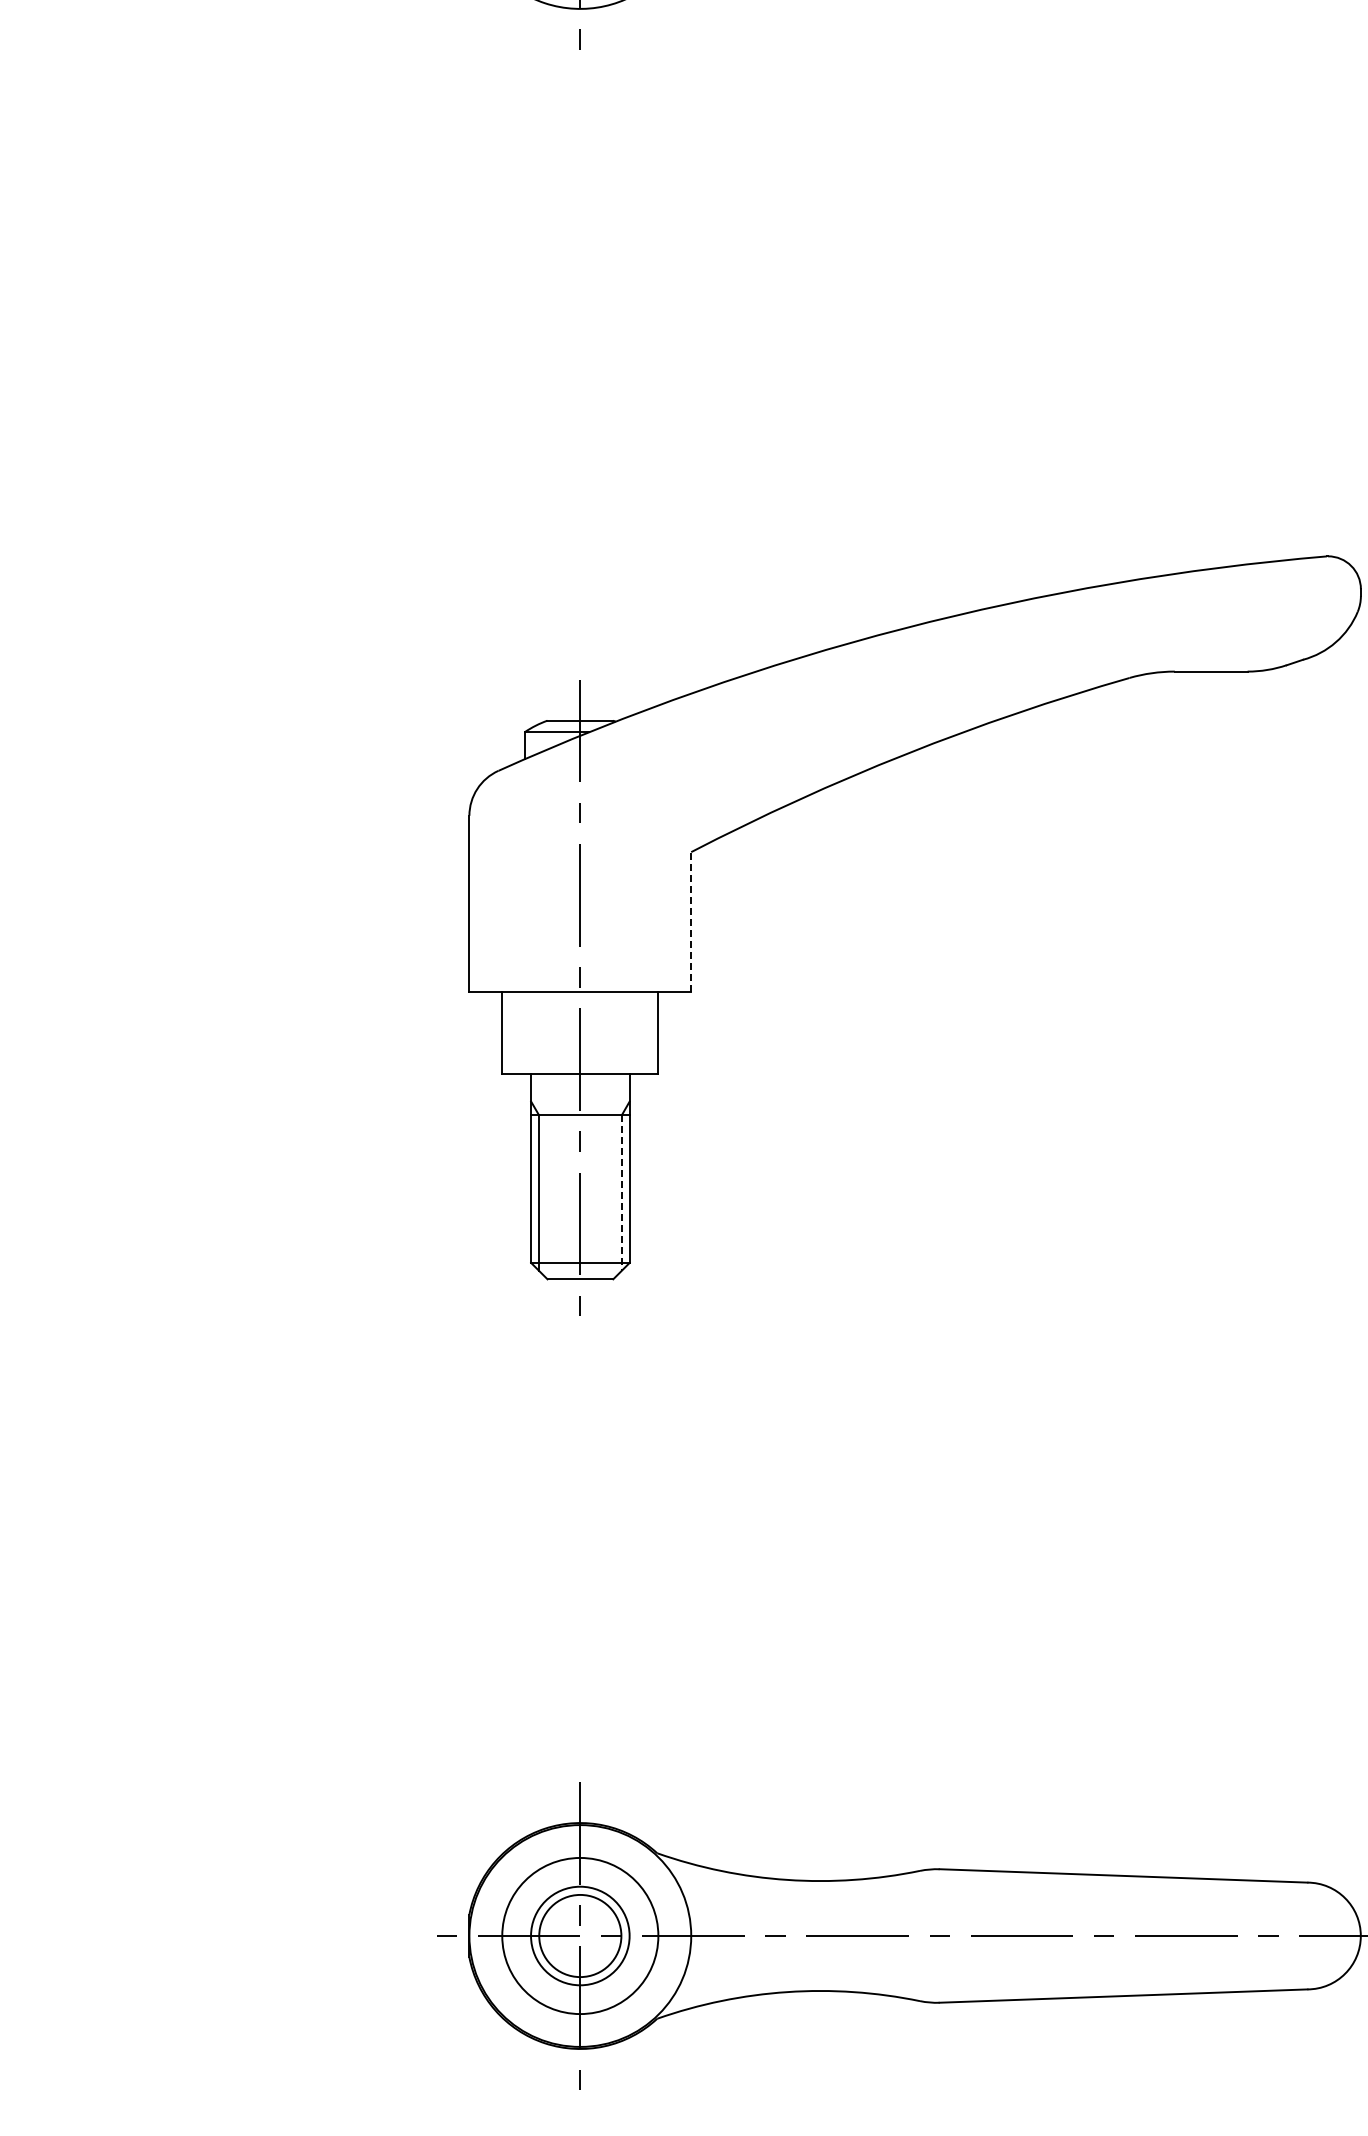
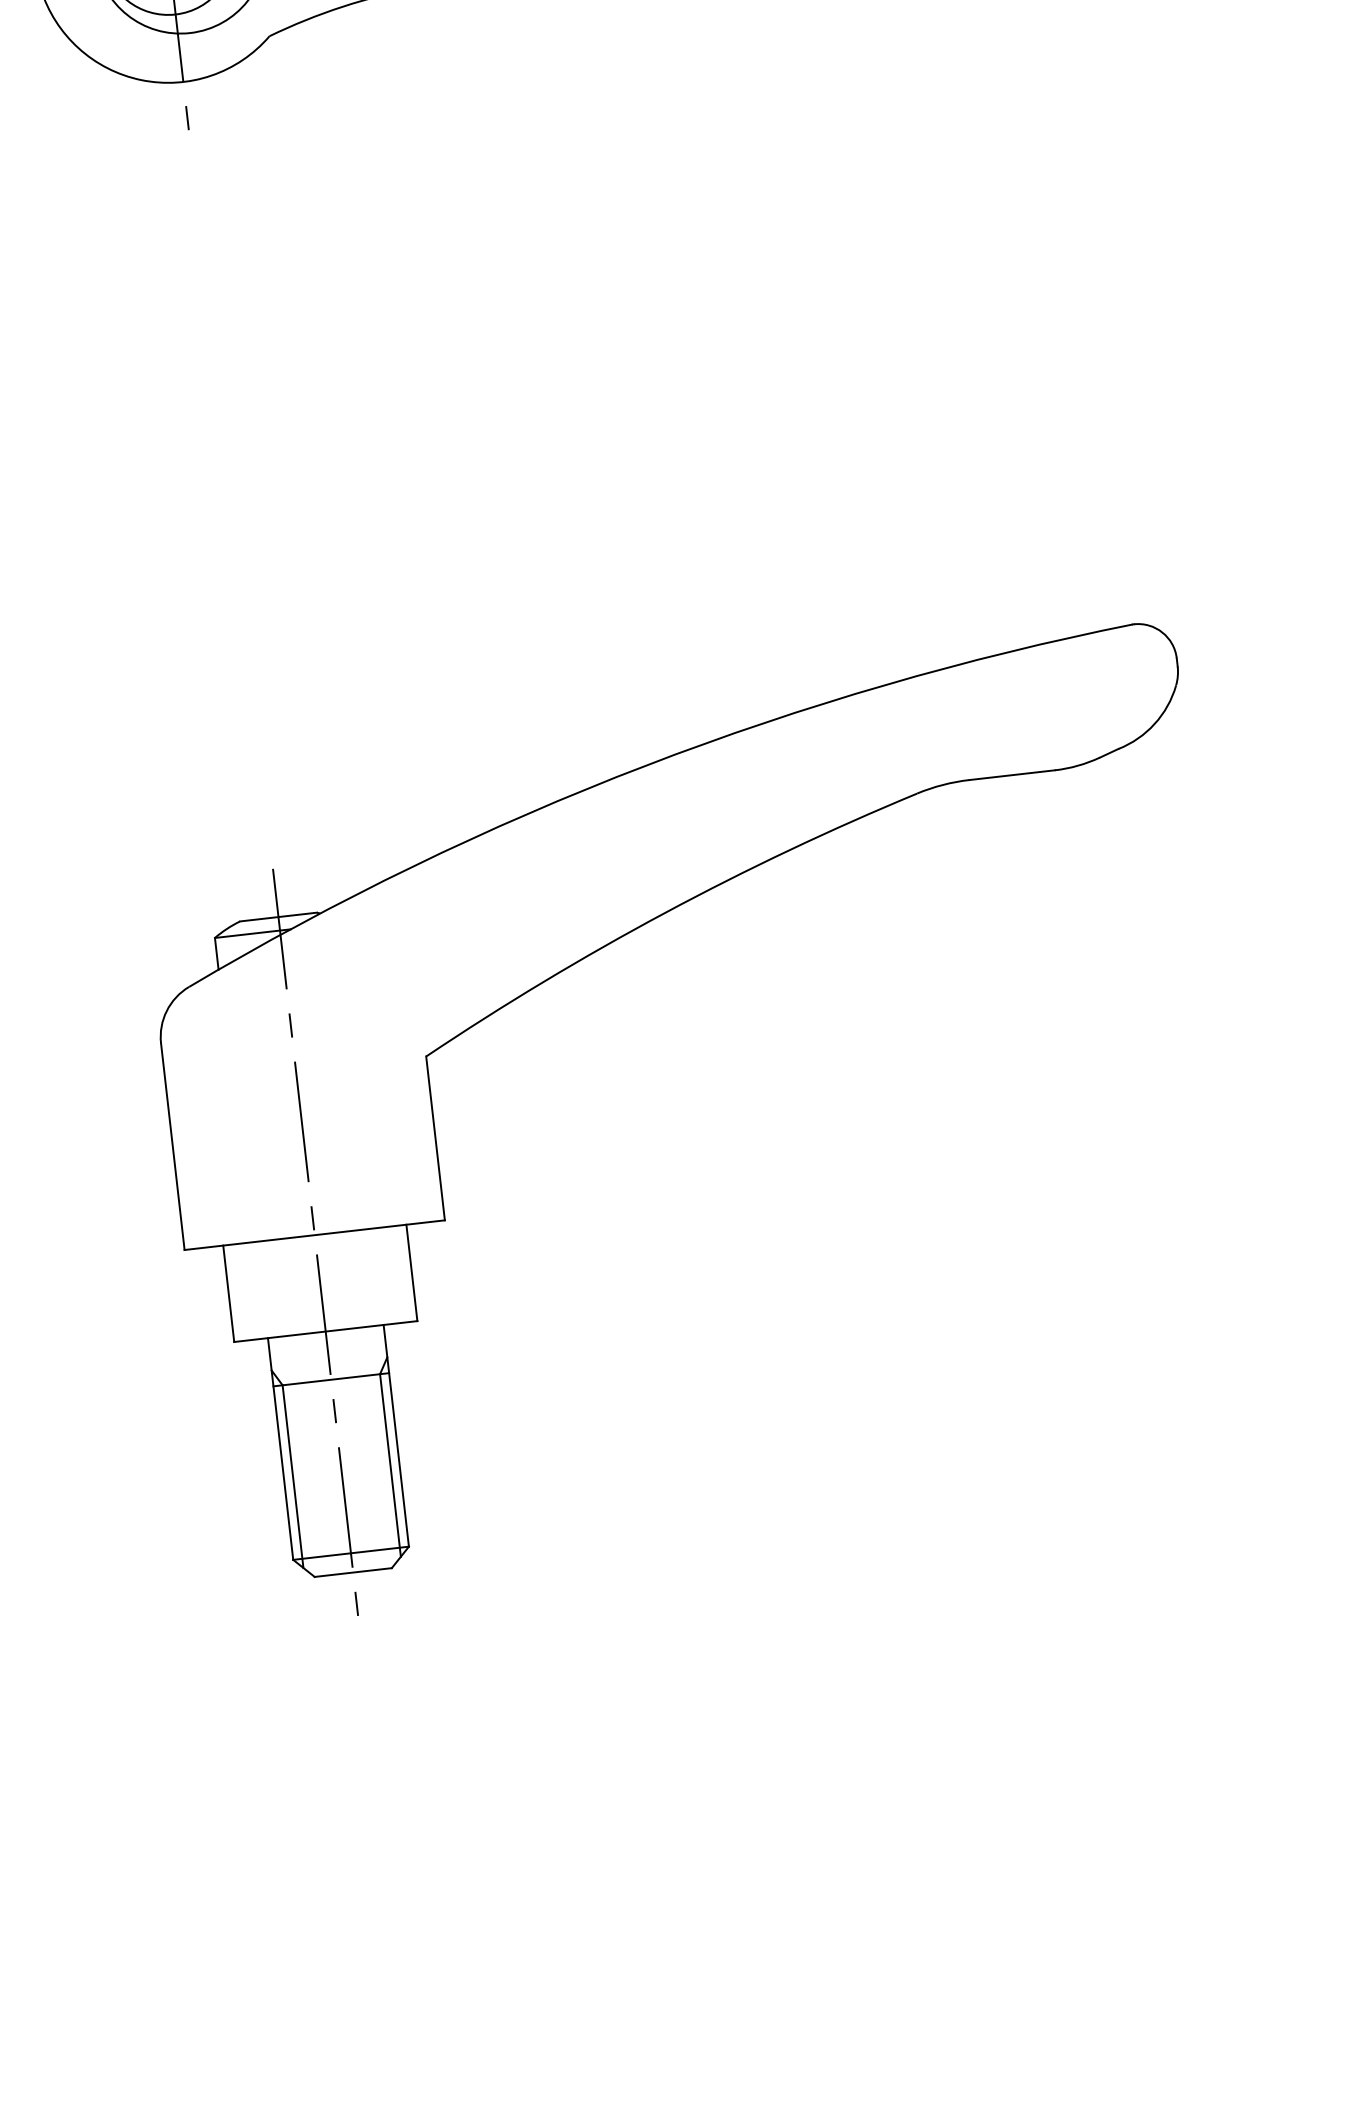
line: (691, 921) -> (435, 1137), dashed -> solid
line: (621, 1192) -> (389, 1465), dashed -> solid

